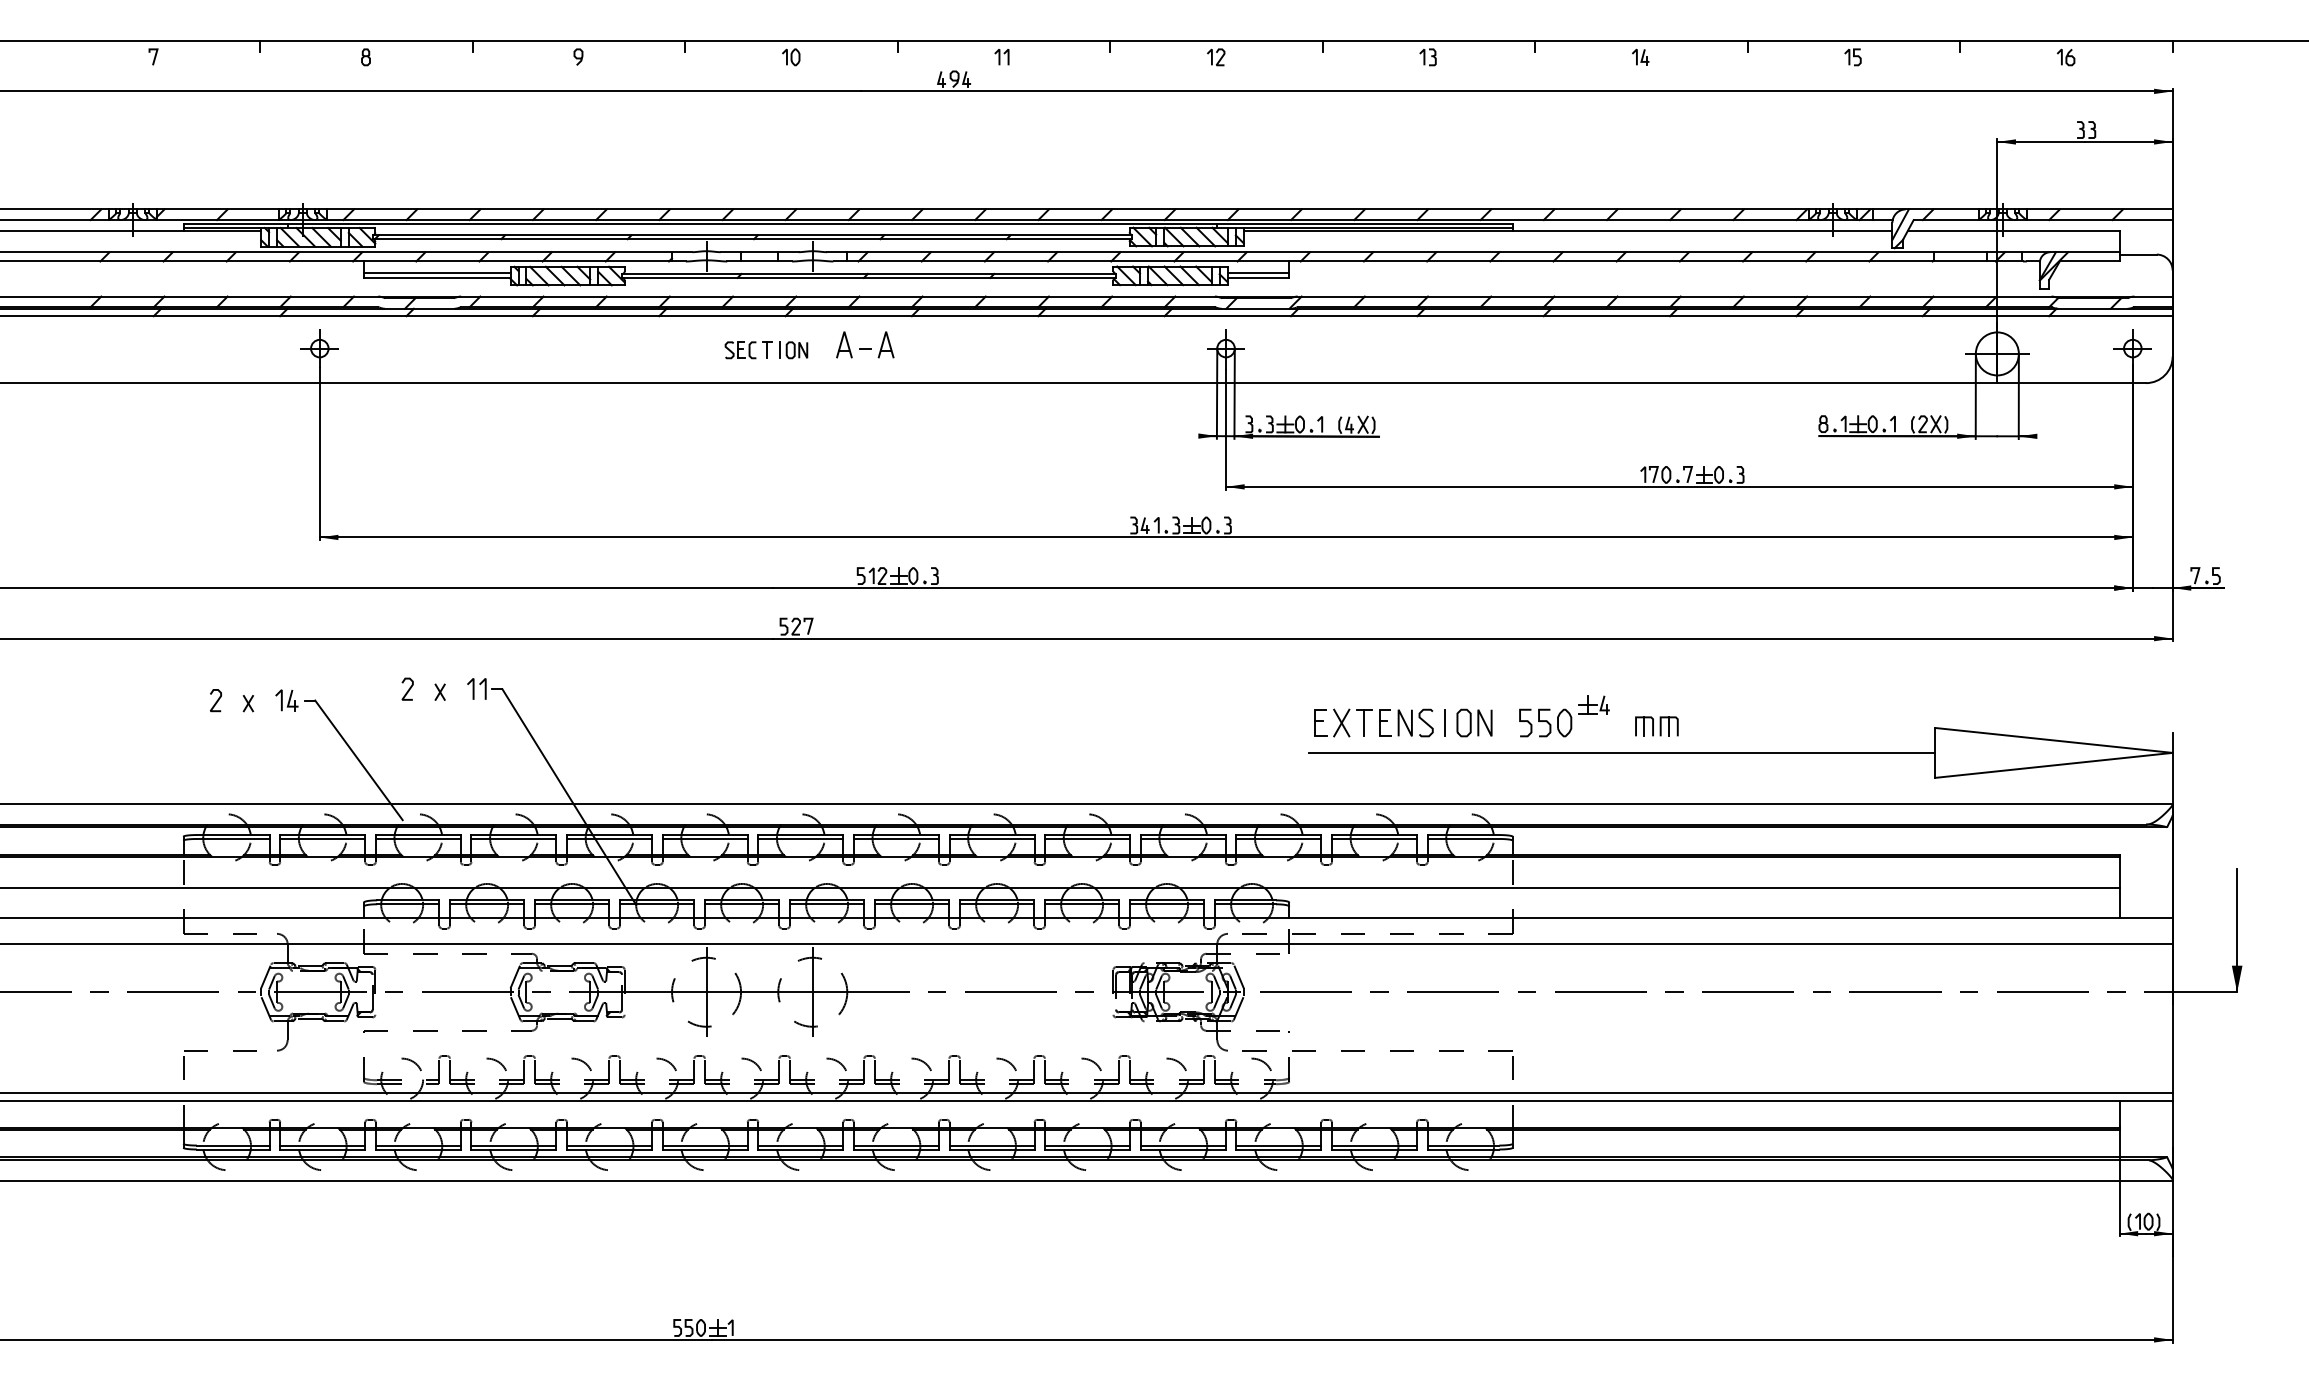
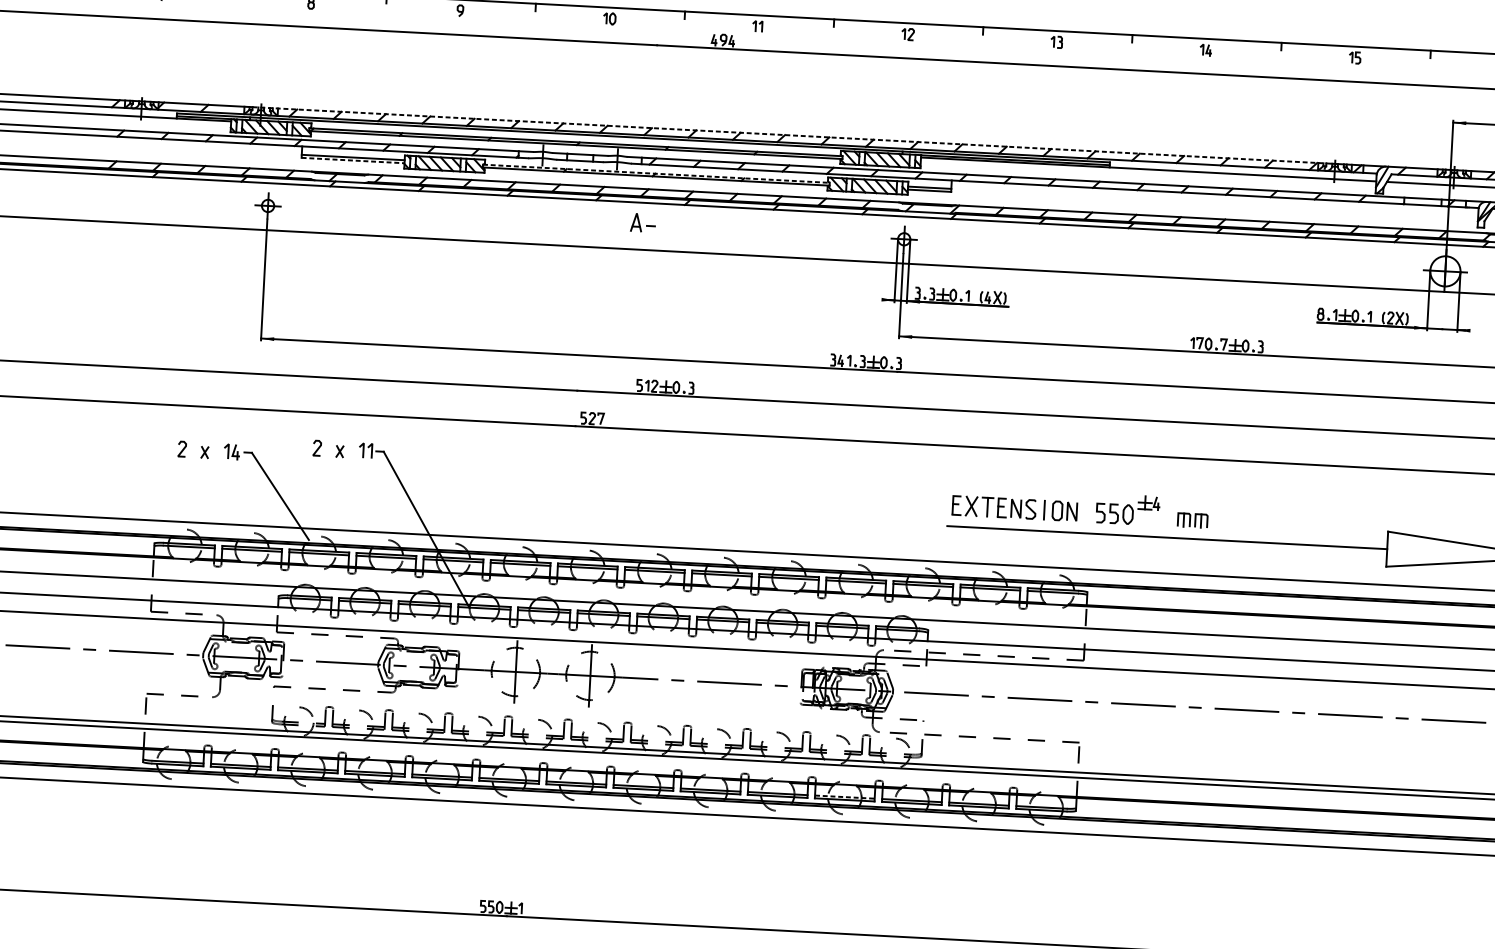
line: (1055, 209) -> (789, 135), solid -> dashed
line: (869, 273) -> (656, 173), solid -> dashed
line: (437, 277) -> (353, 160), solid -> dashed
part: (885, 344) -> (665, 223), removed
part: (766, 350) -> (581, 223), removed
line: (1183, 1145) -> (845, 797), solid -> dashed

